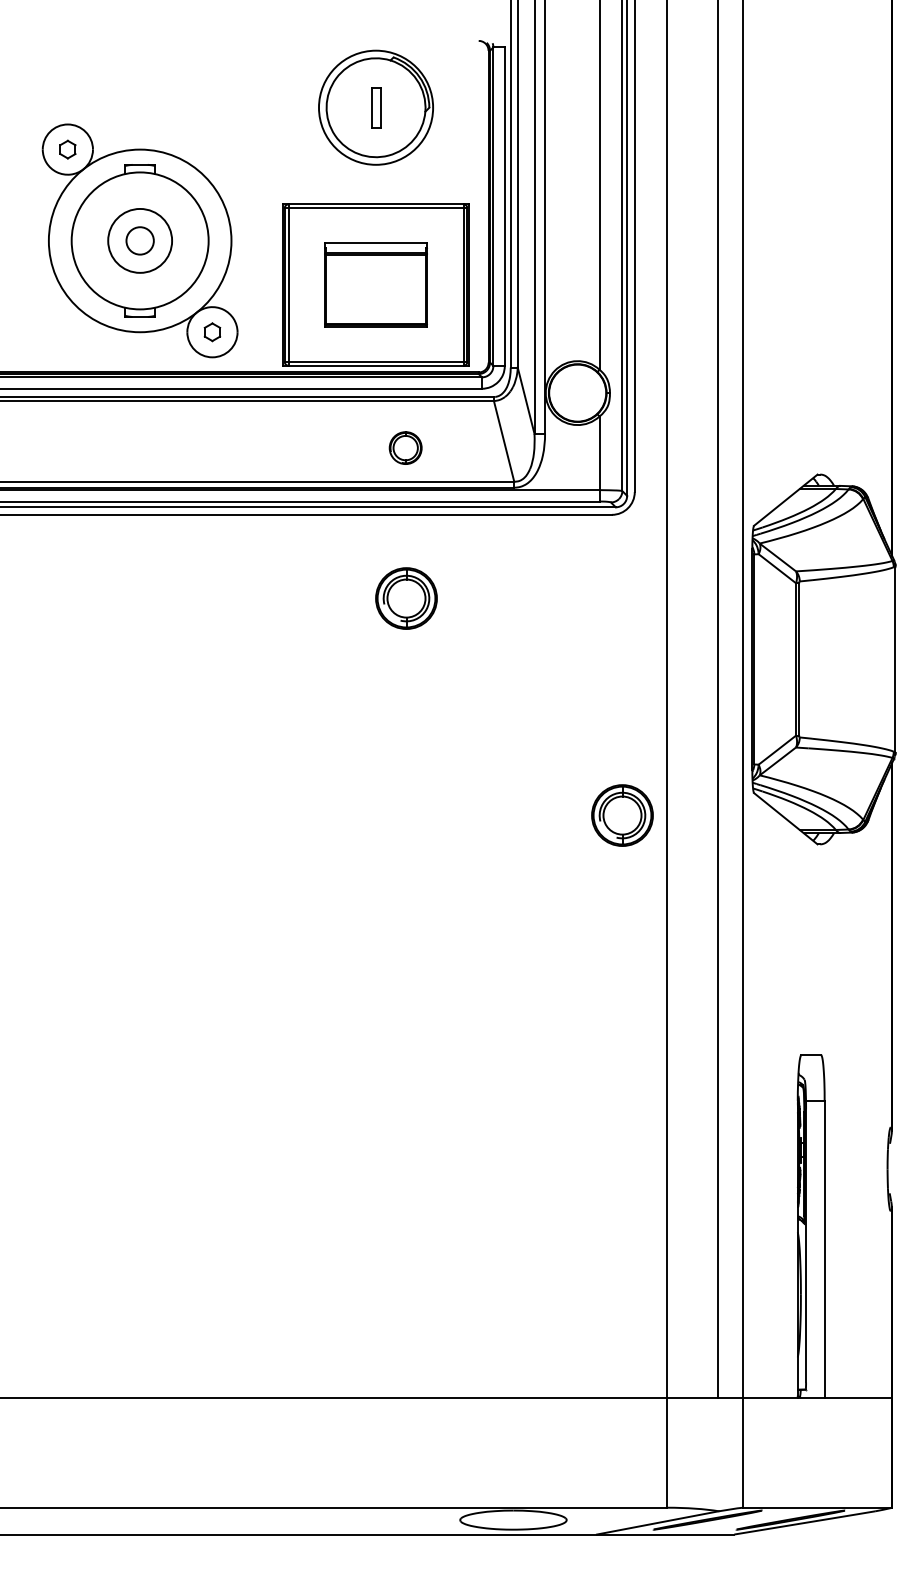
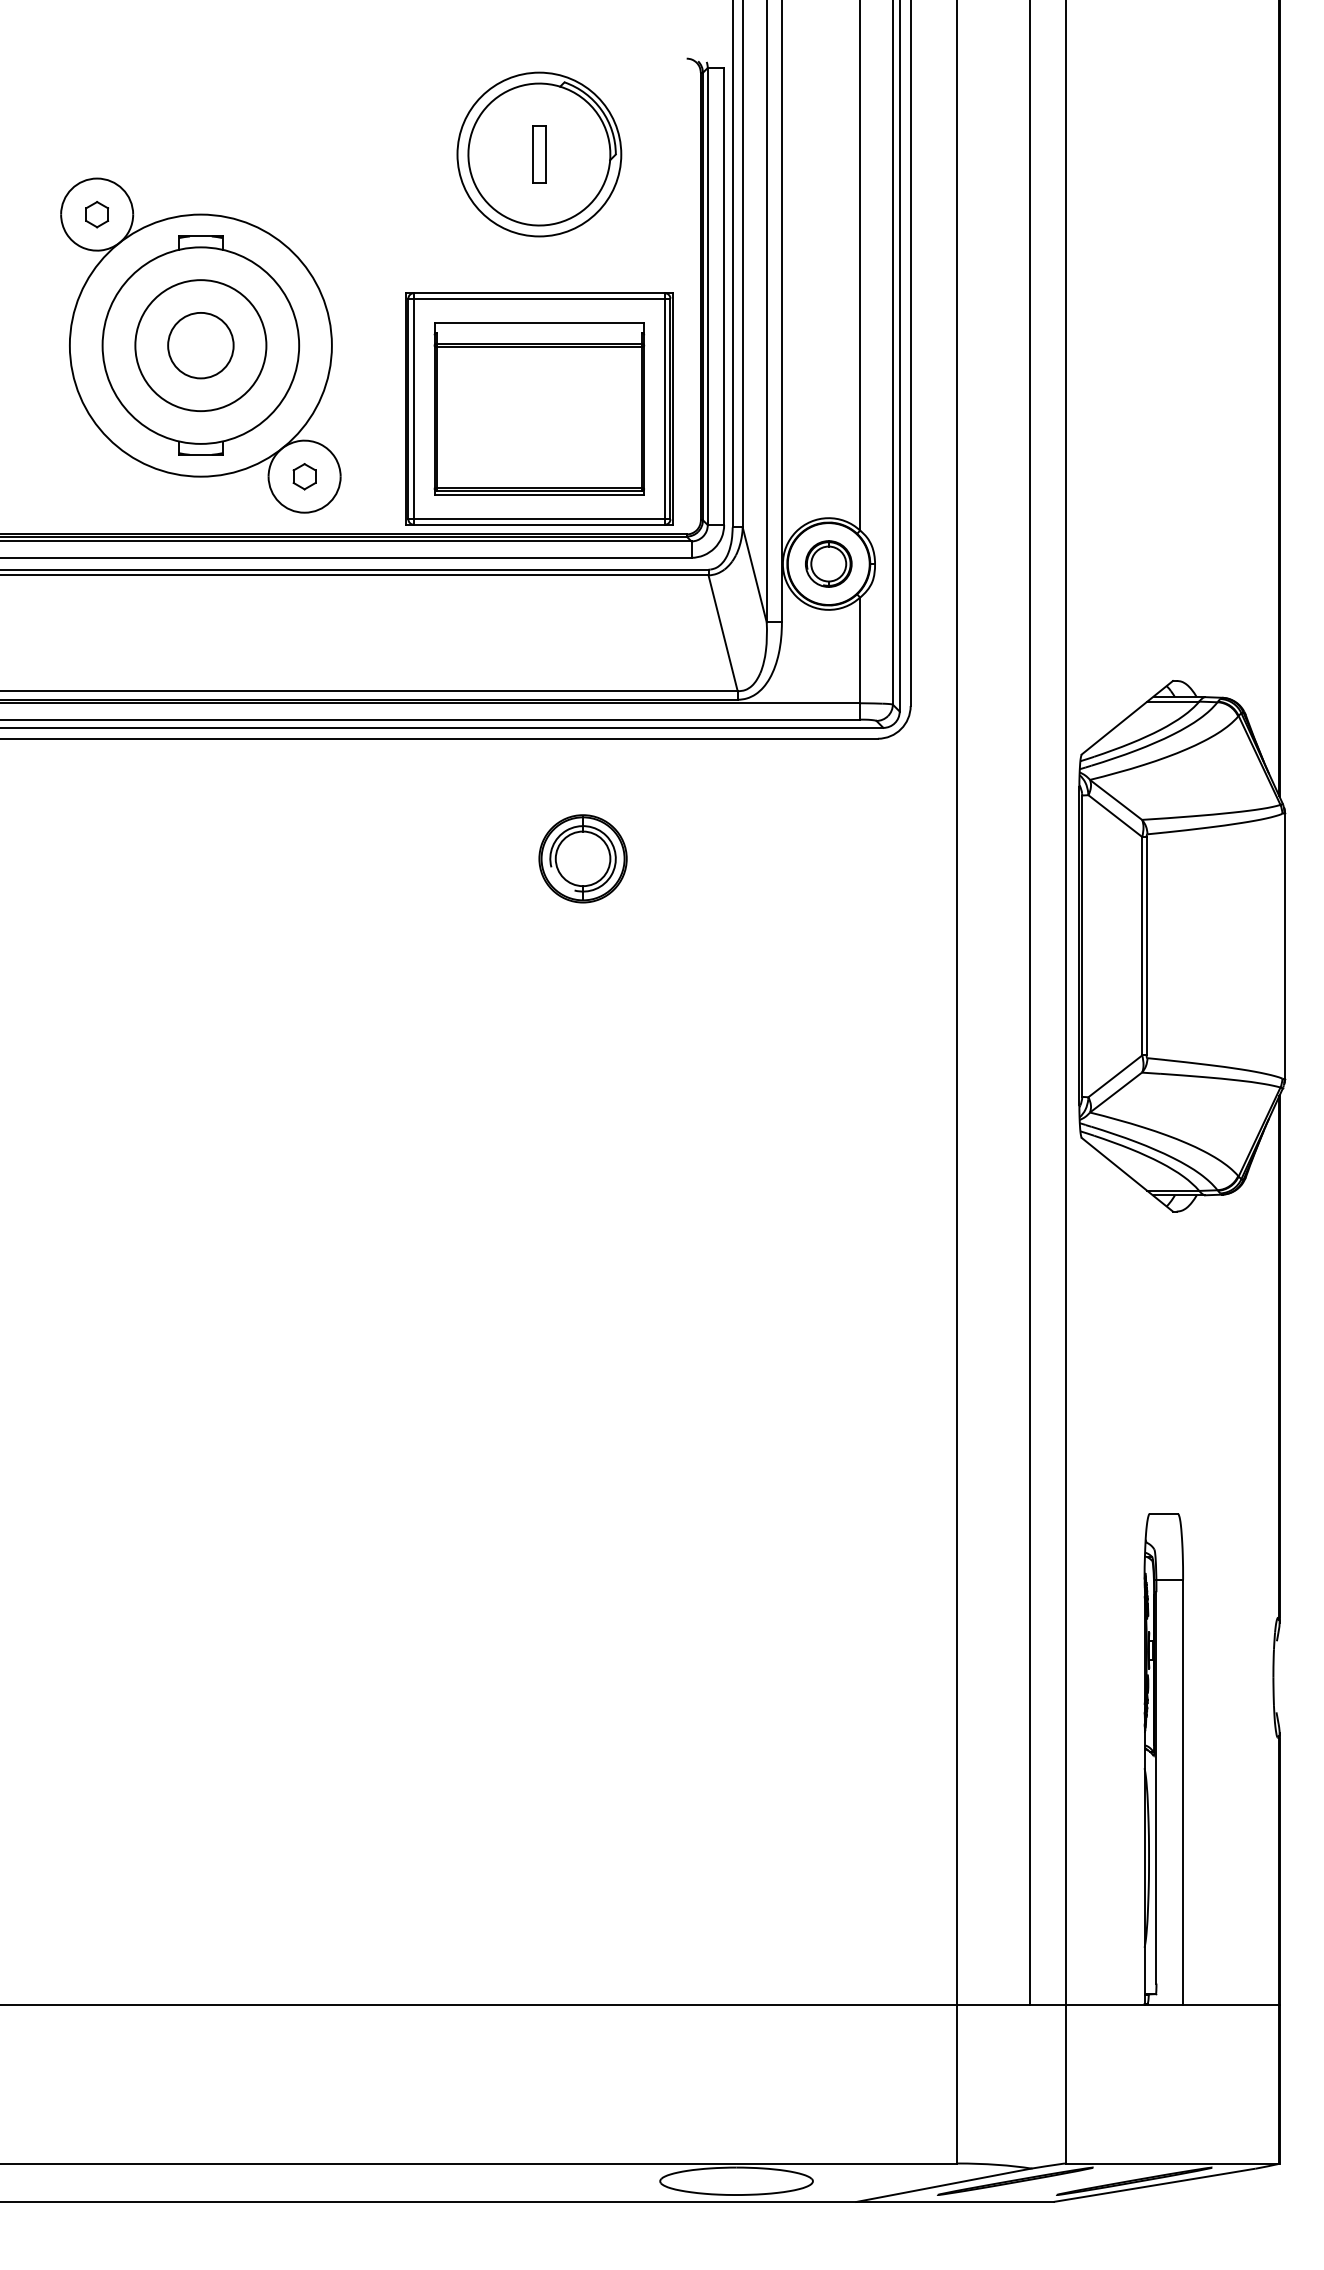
circle: (139, 240) -> (199, 345), size x1.43
circle: (140, 240) -> (201, 345), size x1.67
part: (375, 284) -> (538, 408), size x1.43
part: (405, 447) -> (828, 563), moved
part: (622, 815) -> (893, 1170), removed

